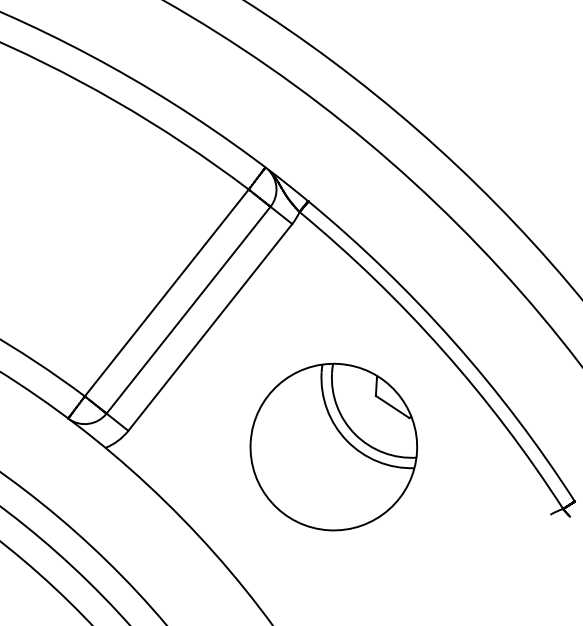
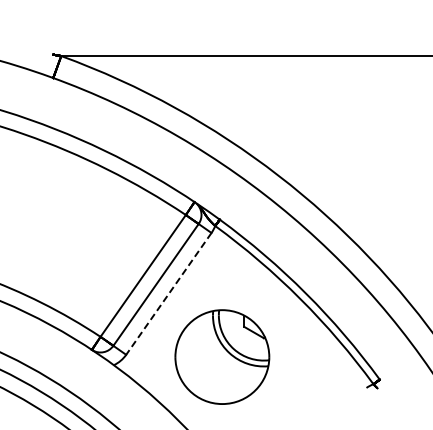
line: (209, 328) -> (168, 294), solid -> dashed
part: (334, 446) -> (222, 356), moved

